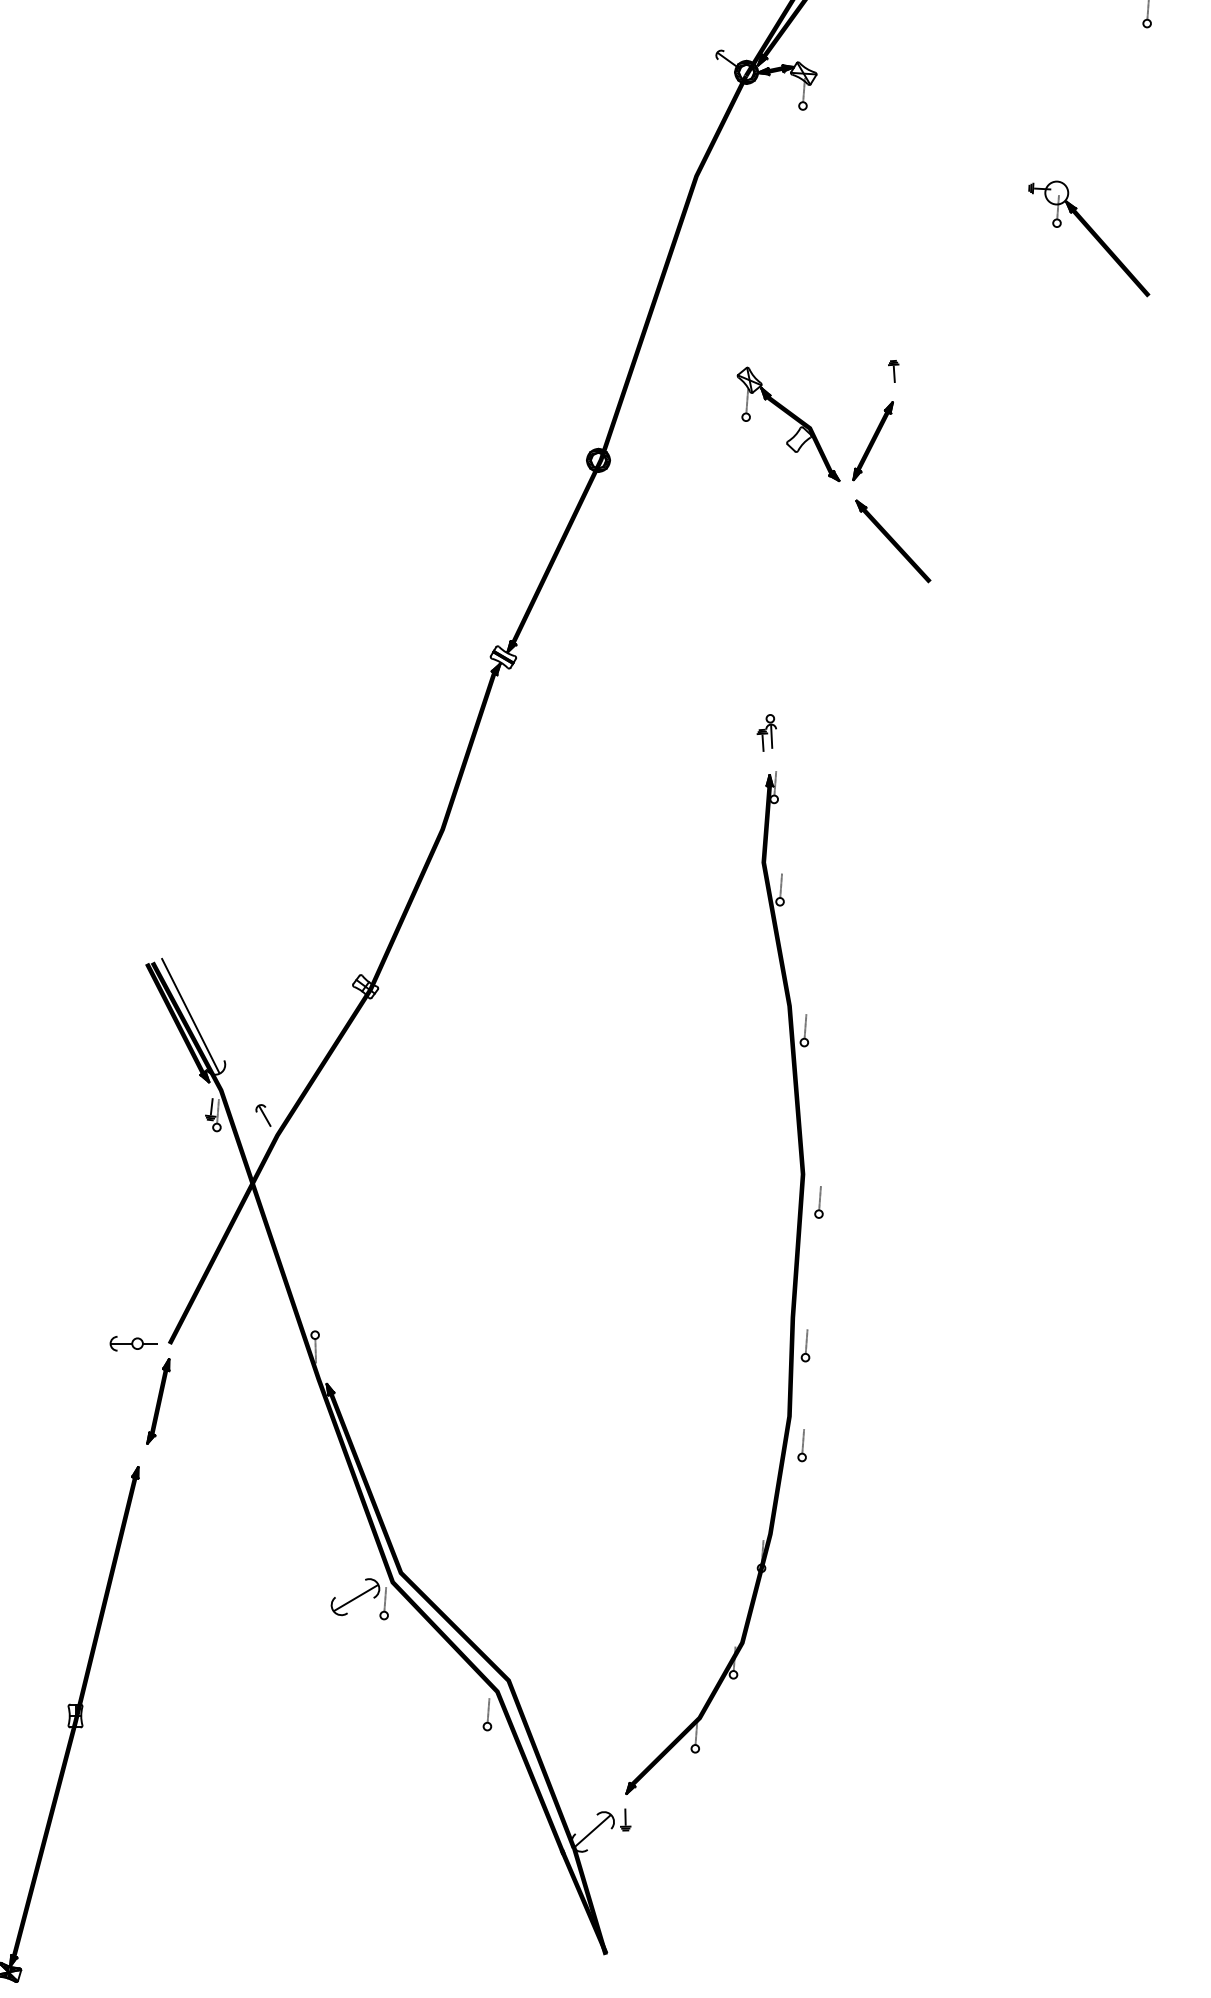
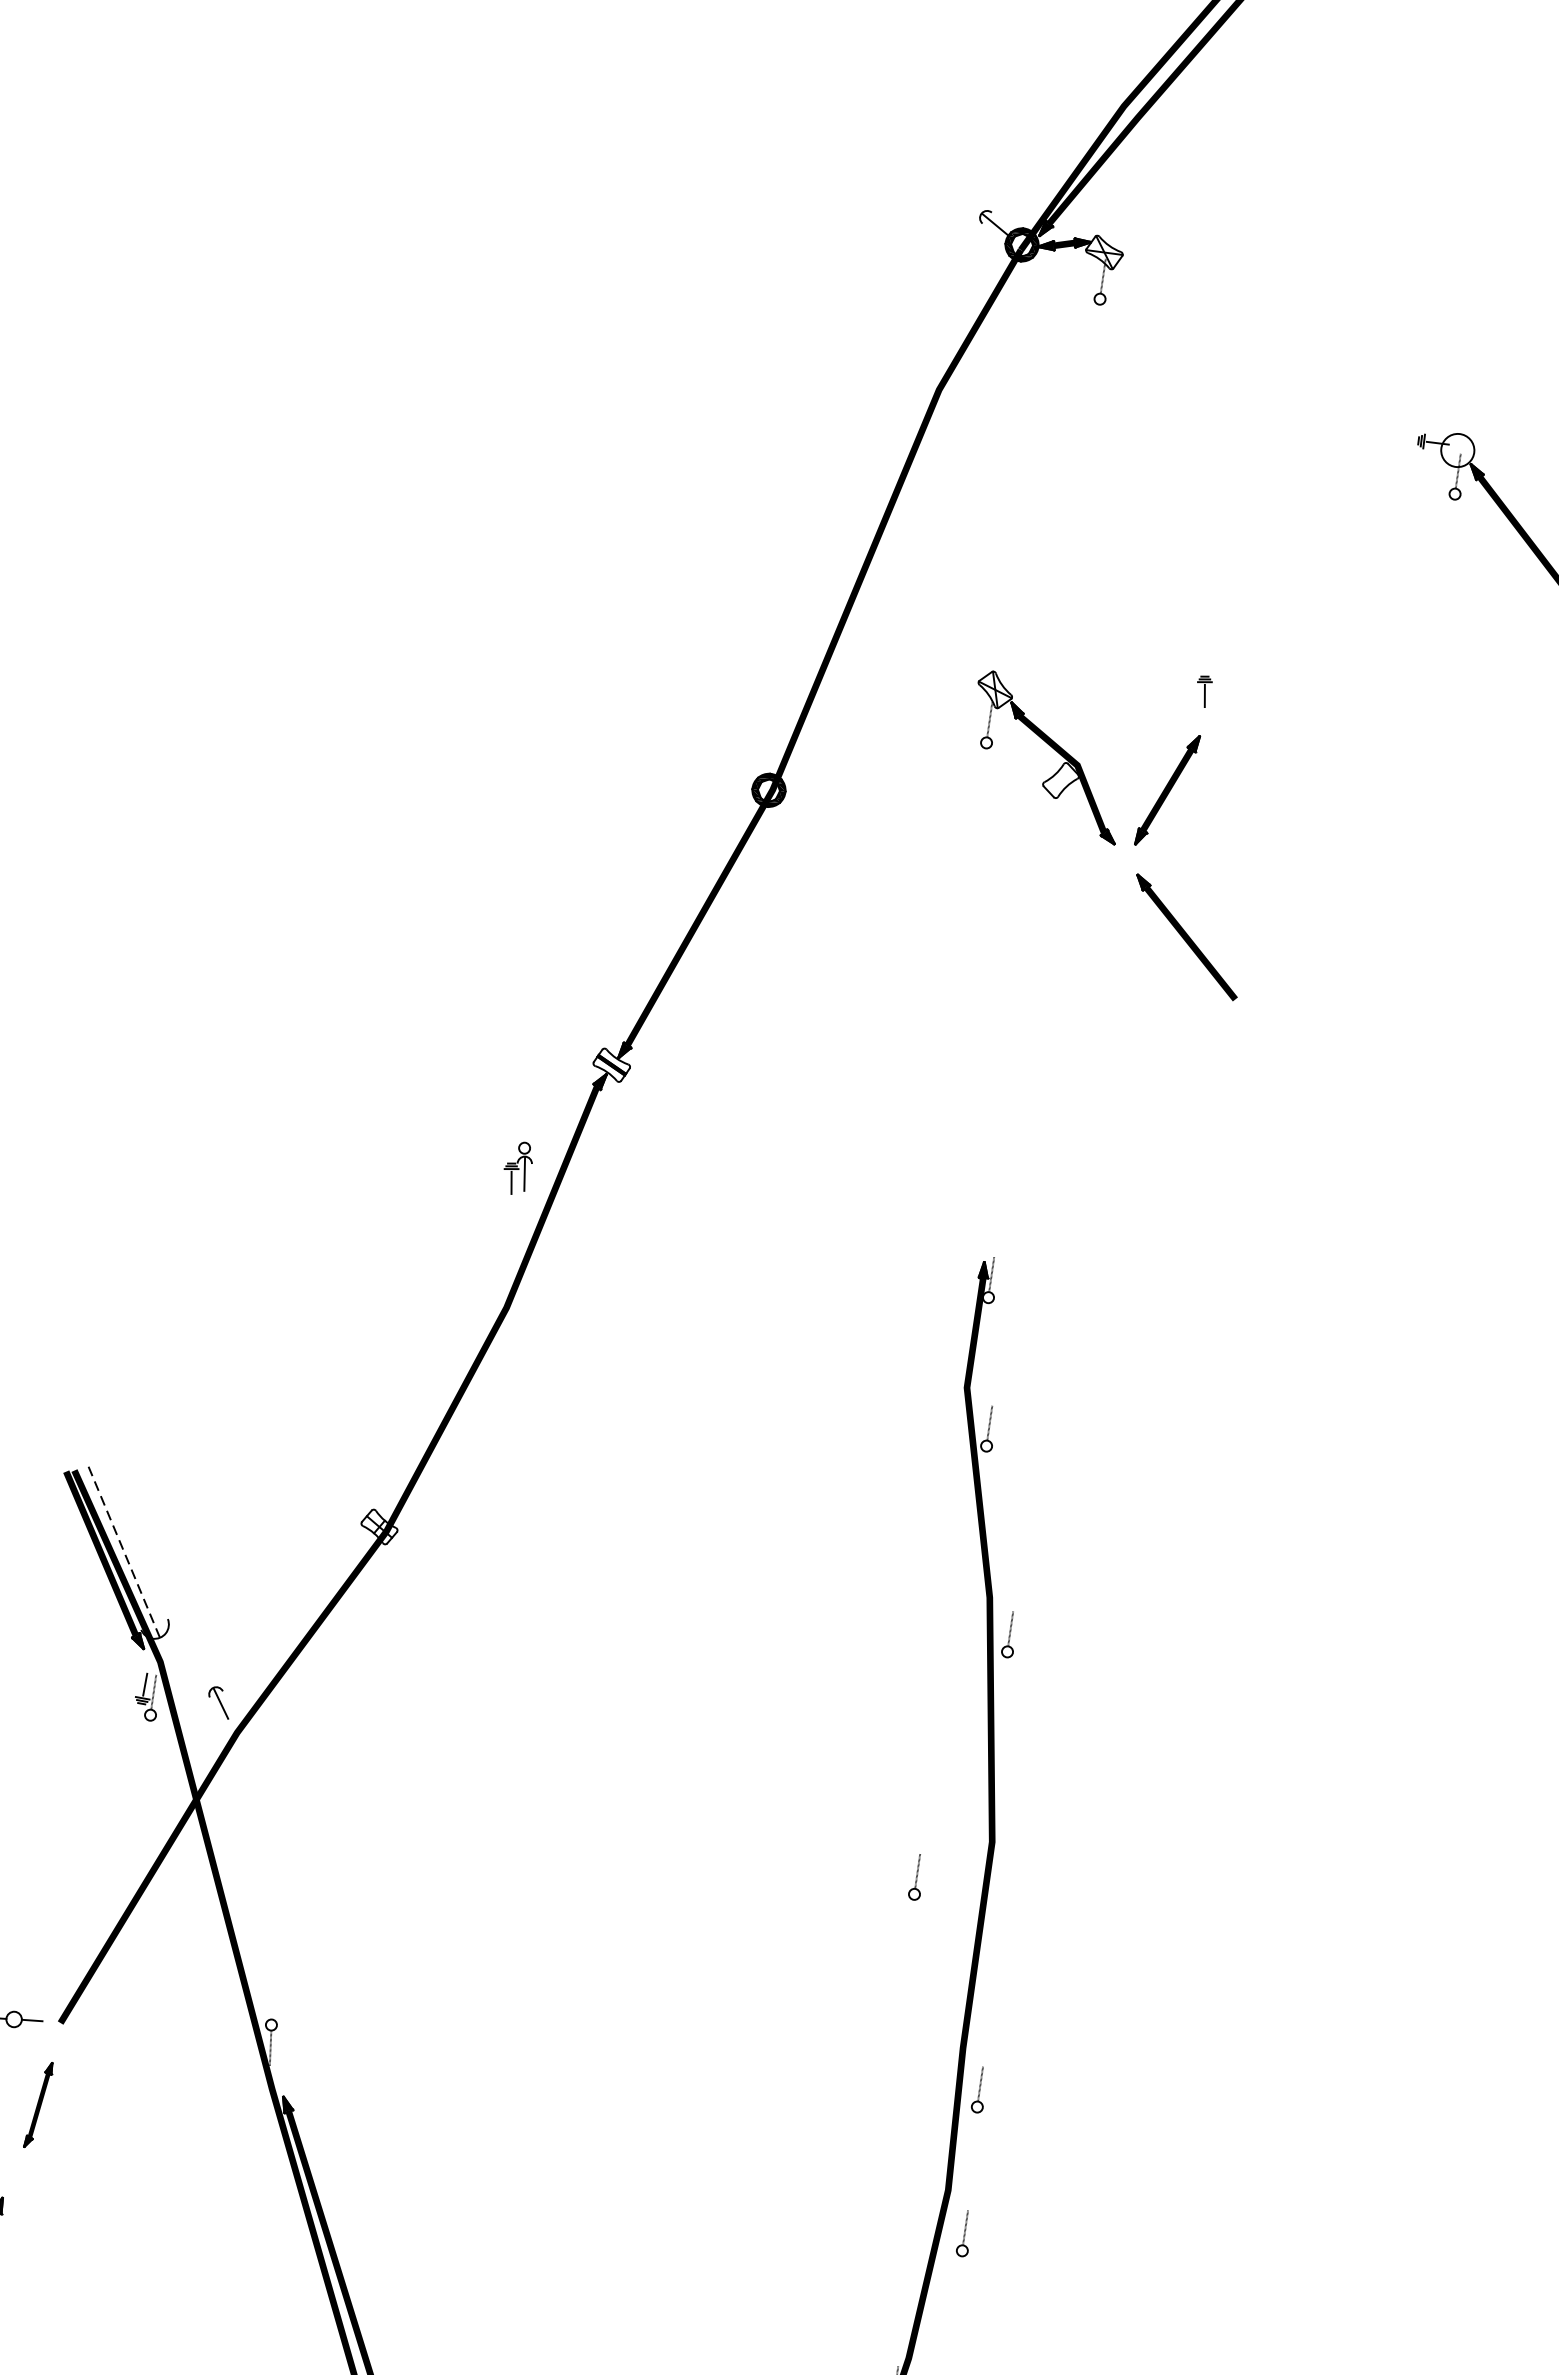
part: (766, 732) -> (517, 1167), moved
line: (190, 1015) -> (123, 1550), solid -> dashed
part: (818, 1202) -> (914, 1877), moved
part: (158, 1401) -> (38, 2105), size x0.7

